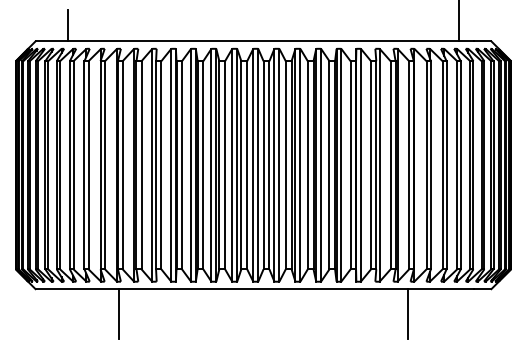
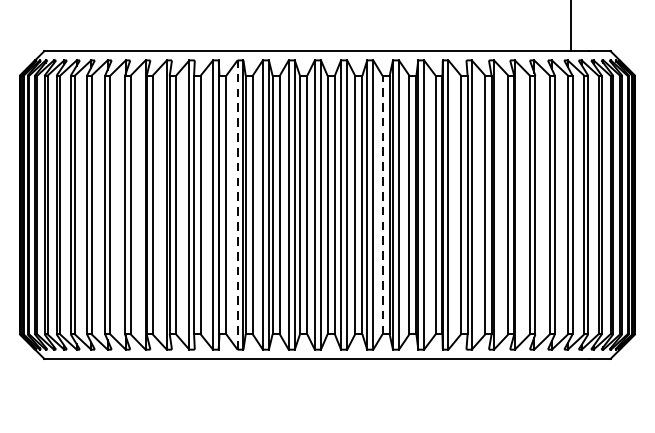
line: (67, 25) -> (84, 31), removed
line: (191, 164) -> (238, 204), solid -> dashed
line: (307, 164) -> (382, 204), solid -> dashed
line: (118, 313) -> (147, 389), removed
line: (408, 313) -> (507, 389), removed

